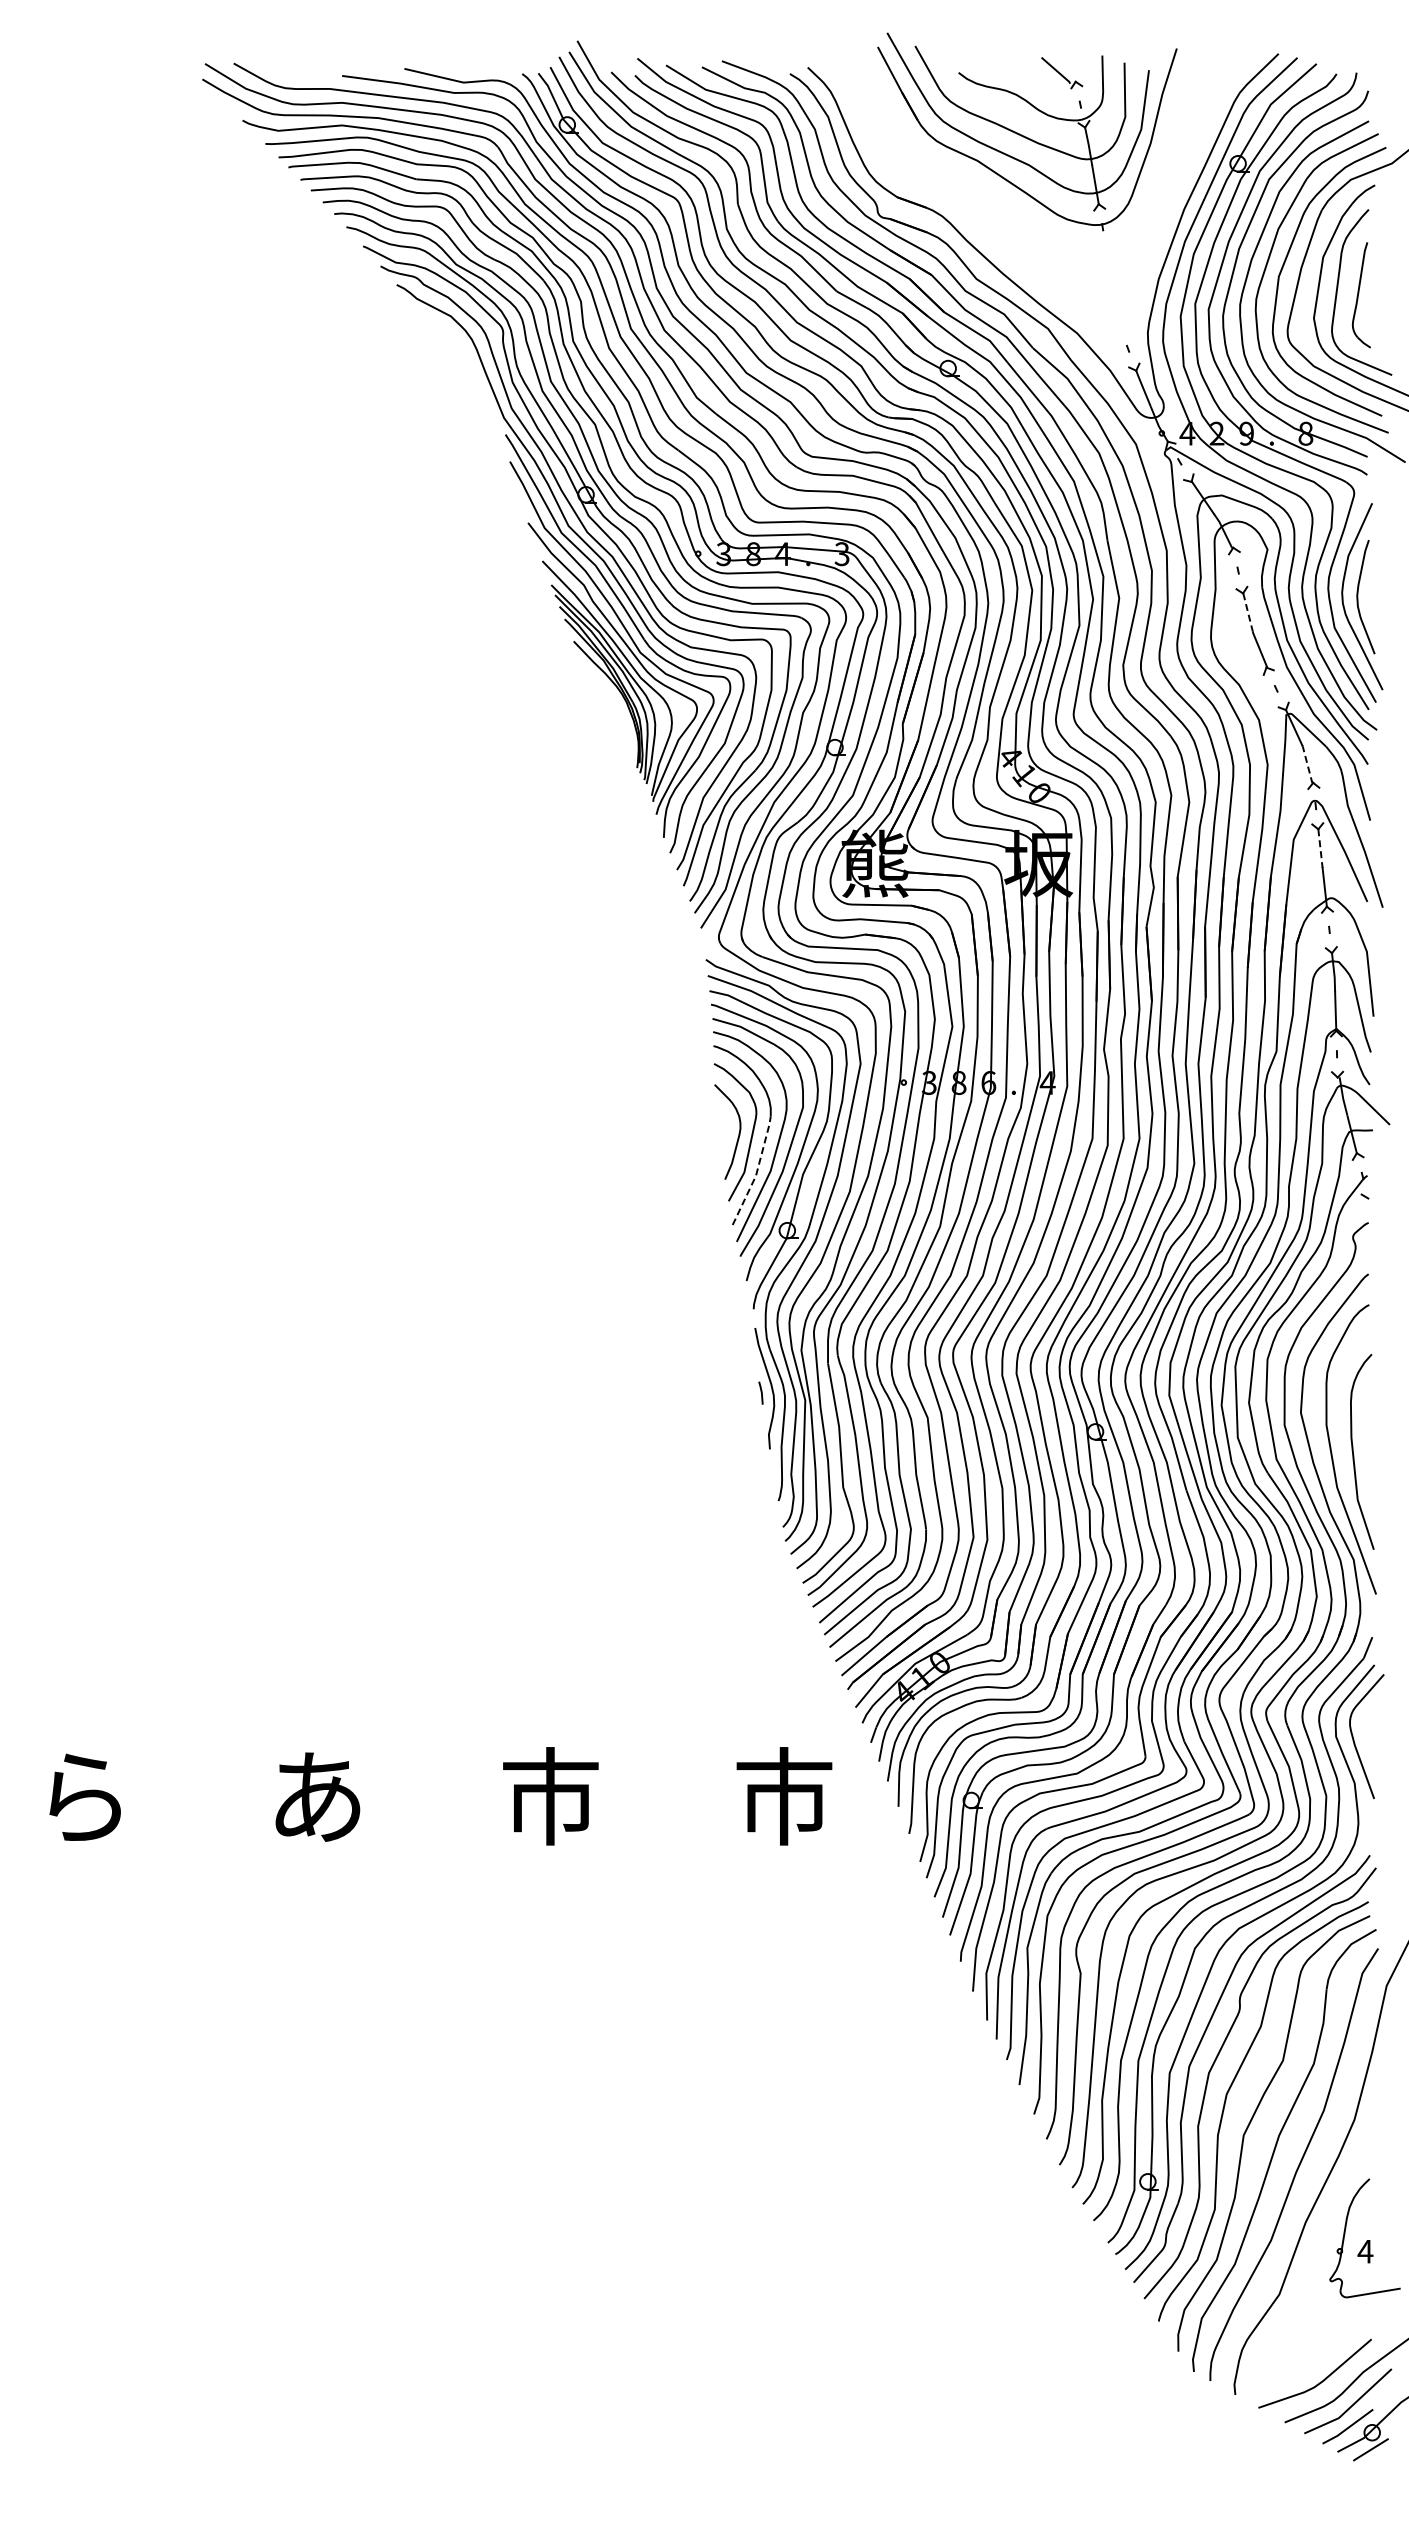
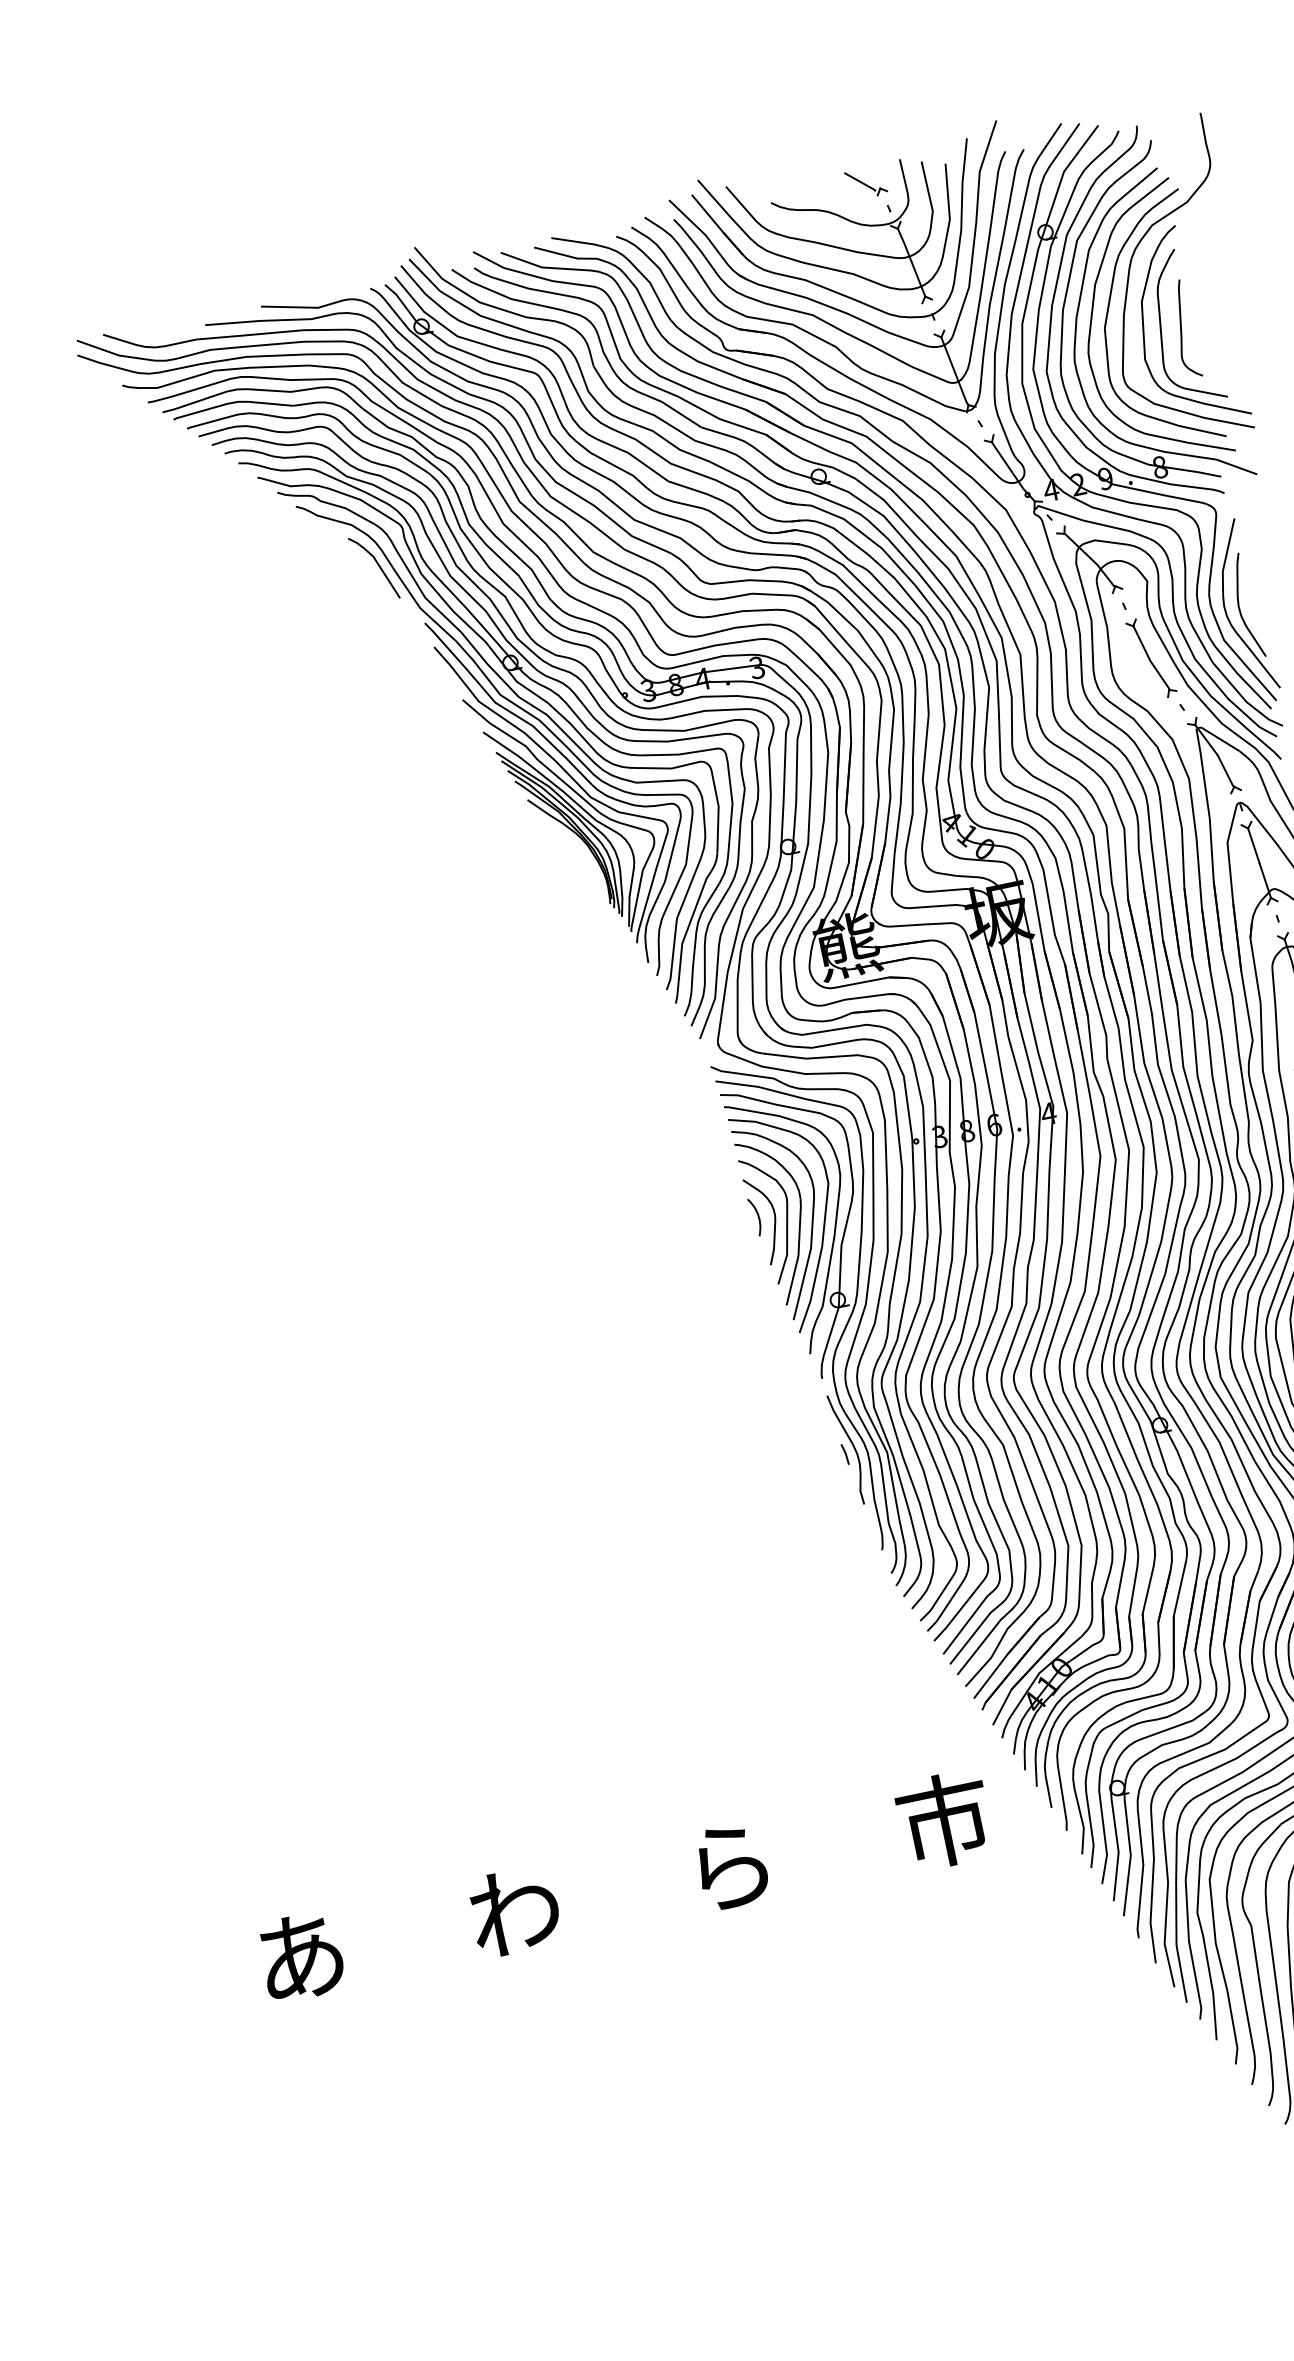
part: (1015, 204) -> (848, 312), added
curve: (469, 364) -> (378, 565), added
line: (1248, 612) -> (1141, 642), dashed -> solid
line: (1307, 763) -> (1225, 770), dashed -> solid
line: (1320, 849) -> (1254, 846), dashed -> solid
part: (719, 1126) -> (755, 1217), added
line: (756, 1172) -> (798, 1252), dashed -> solid
text: (84, 1796) -> (301, 1956), ら -> あ
text: (316, 1796) -> (514, 1911), あ -> わ
text: (550, 1796) -> (729, 1865), 市 -> ら

